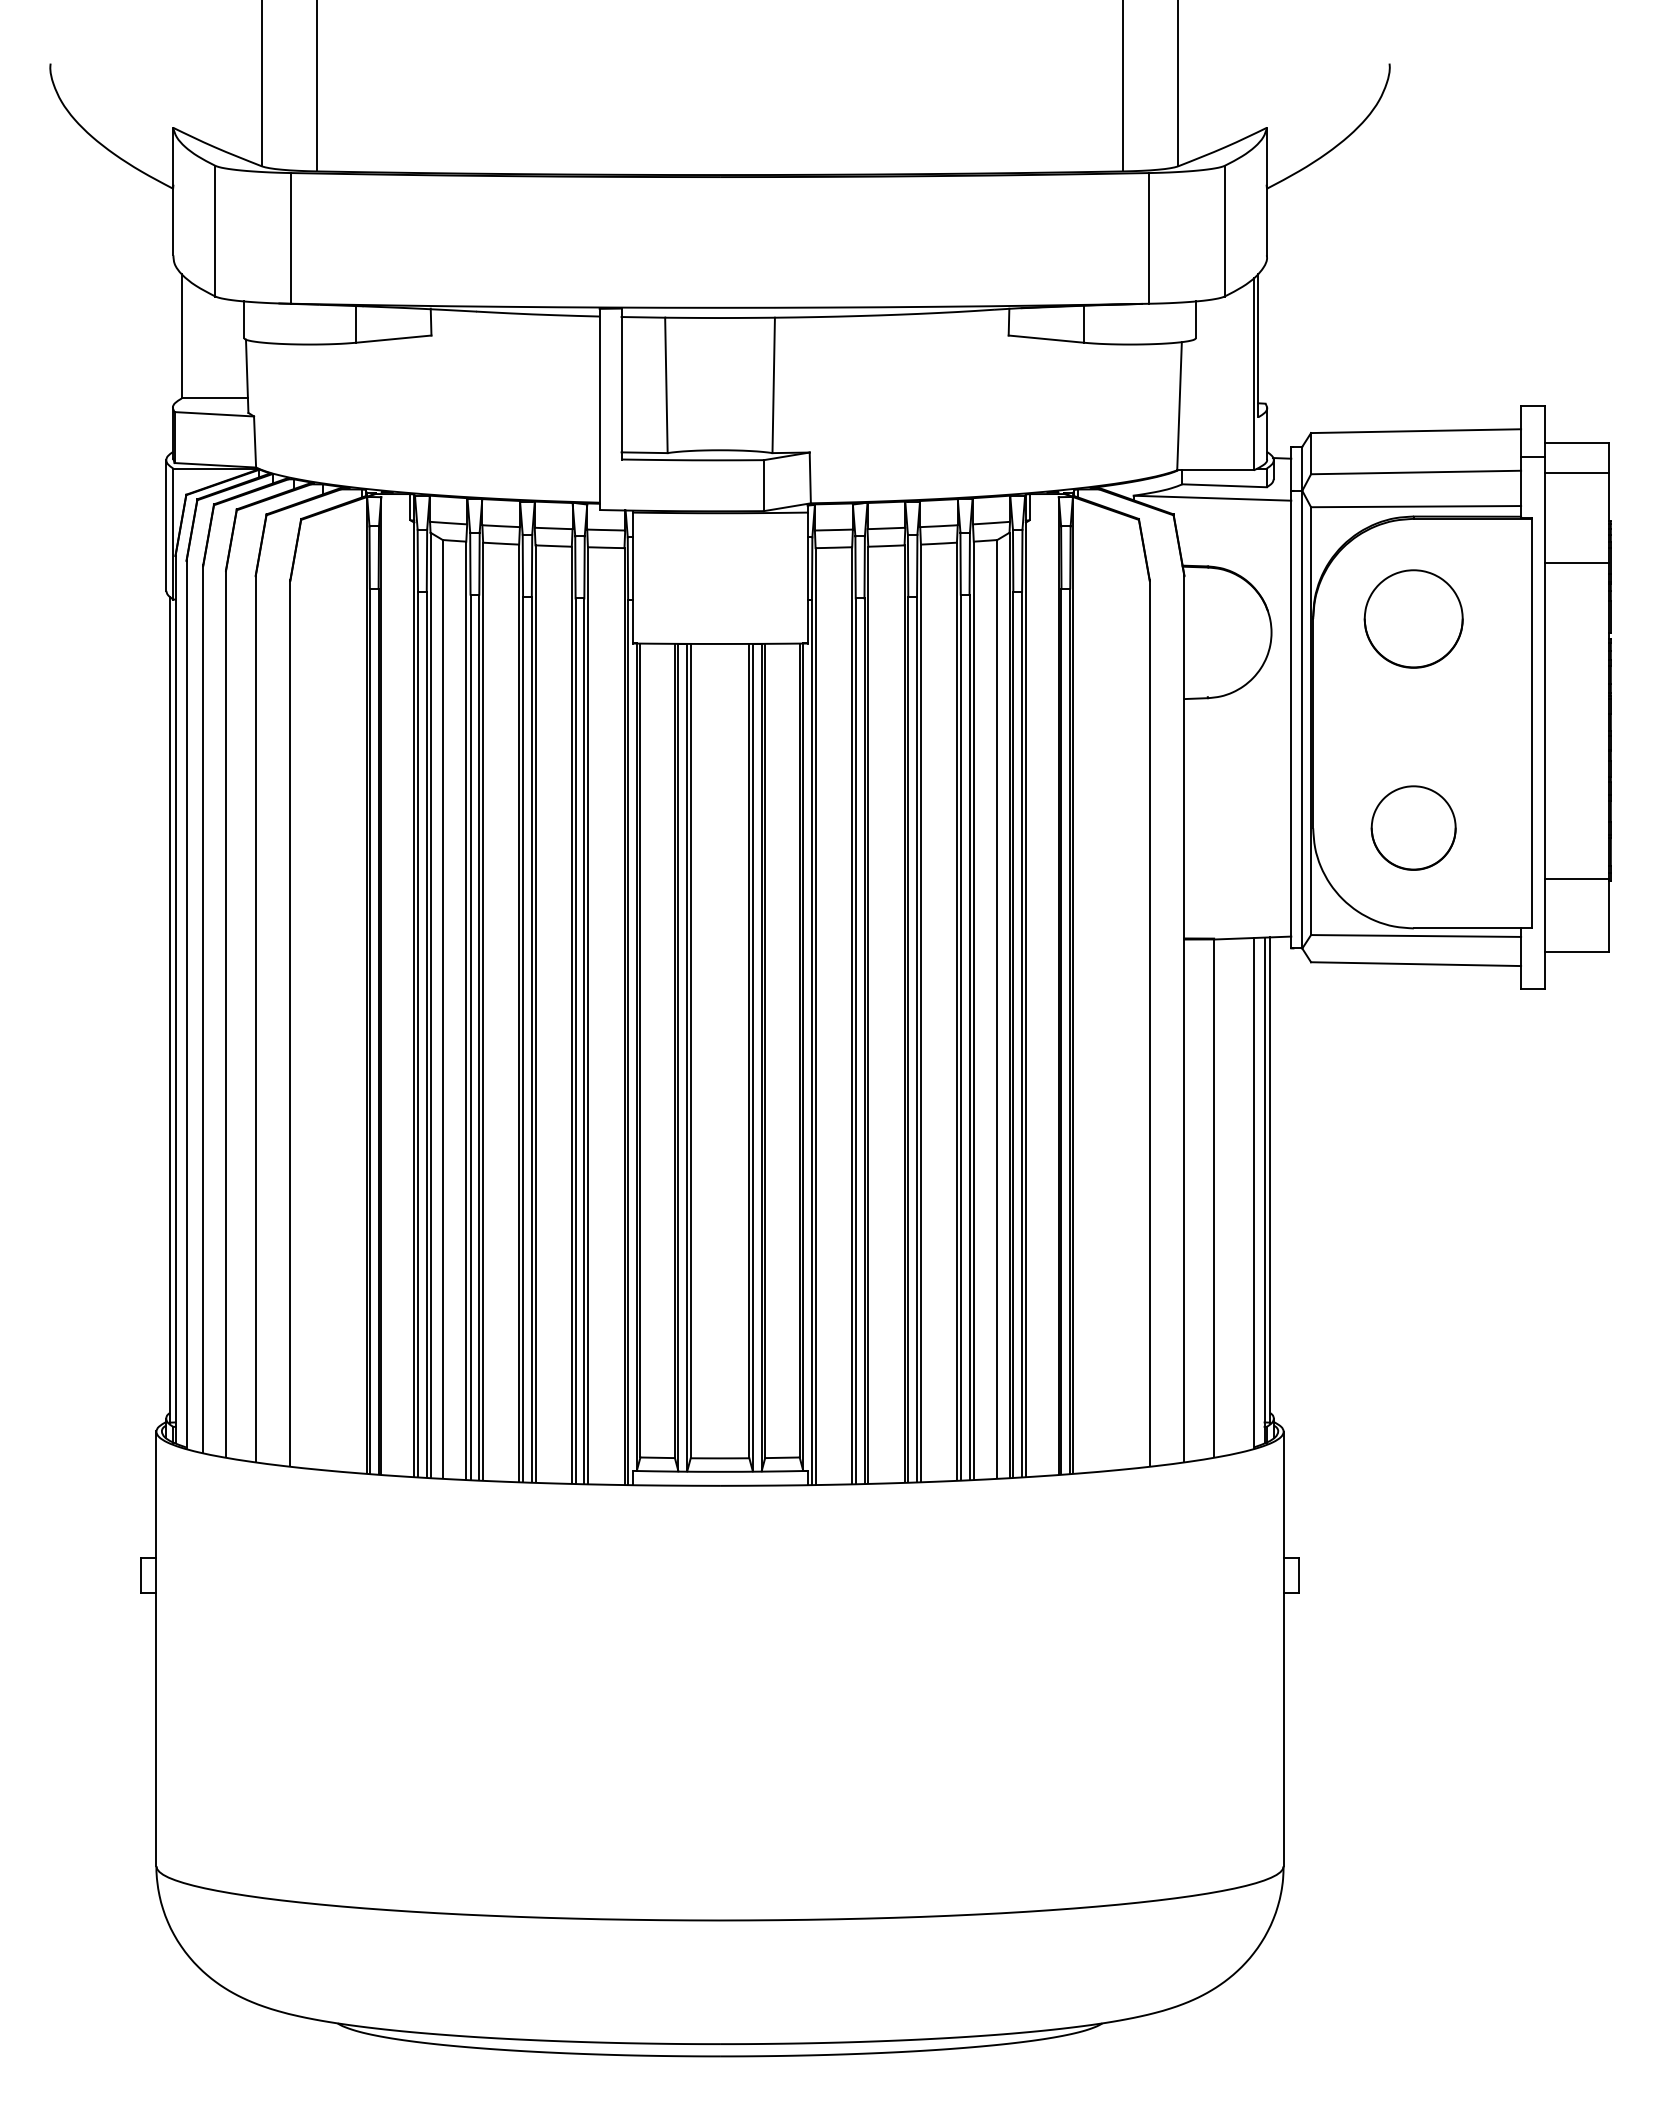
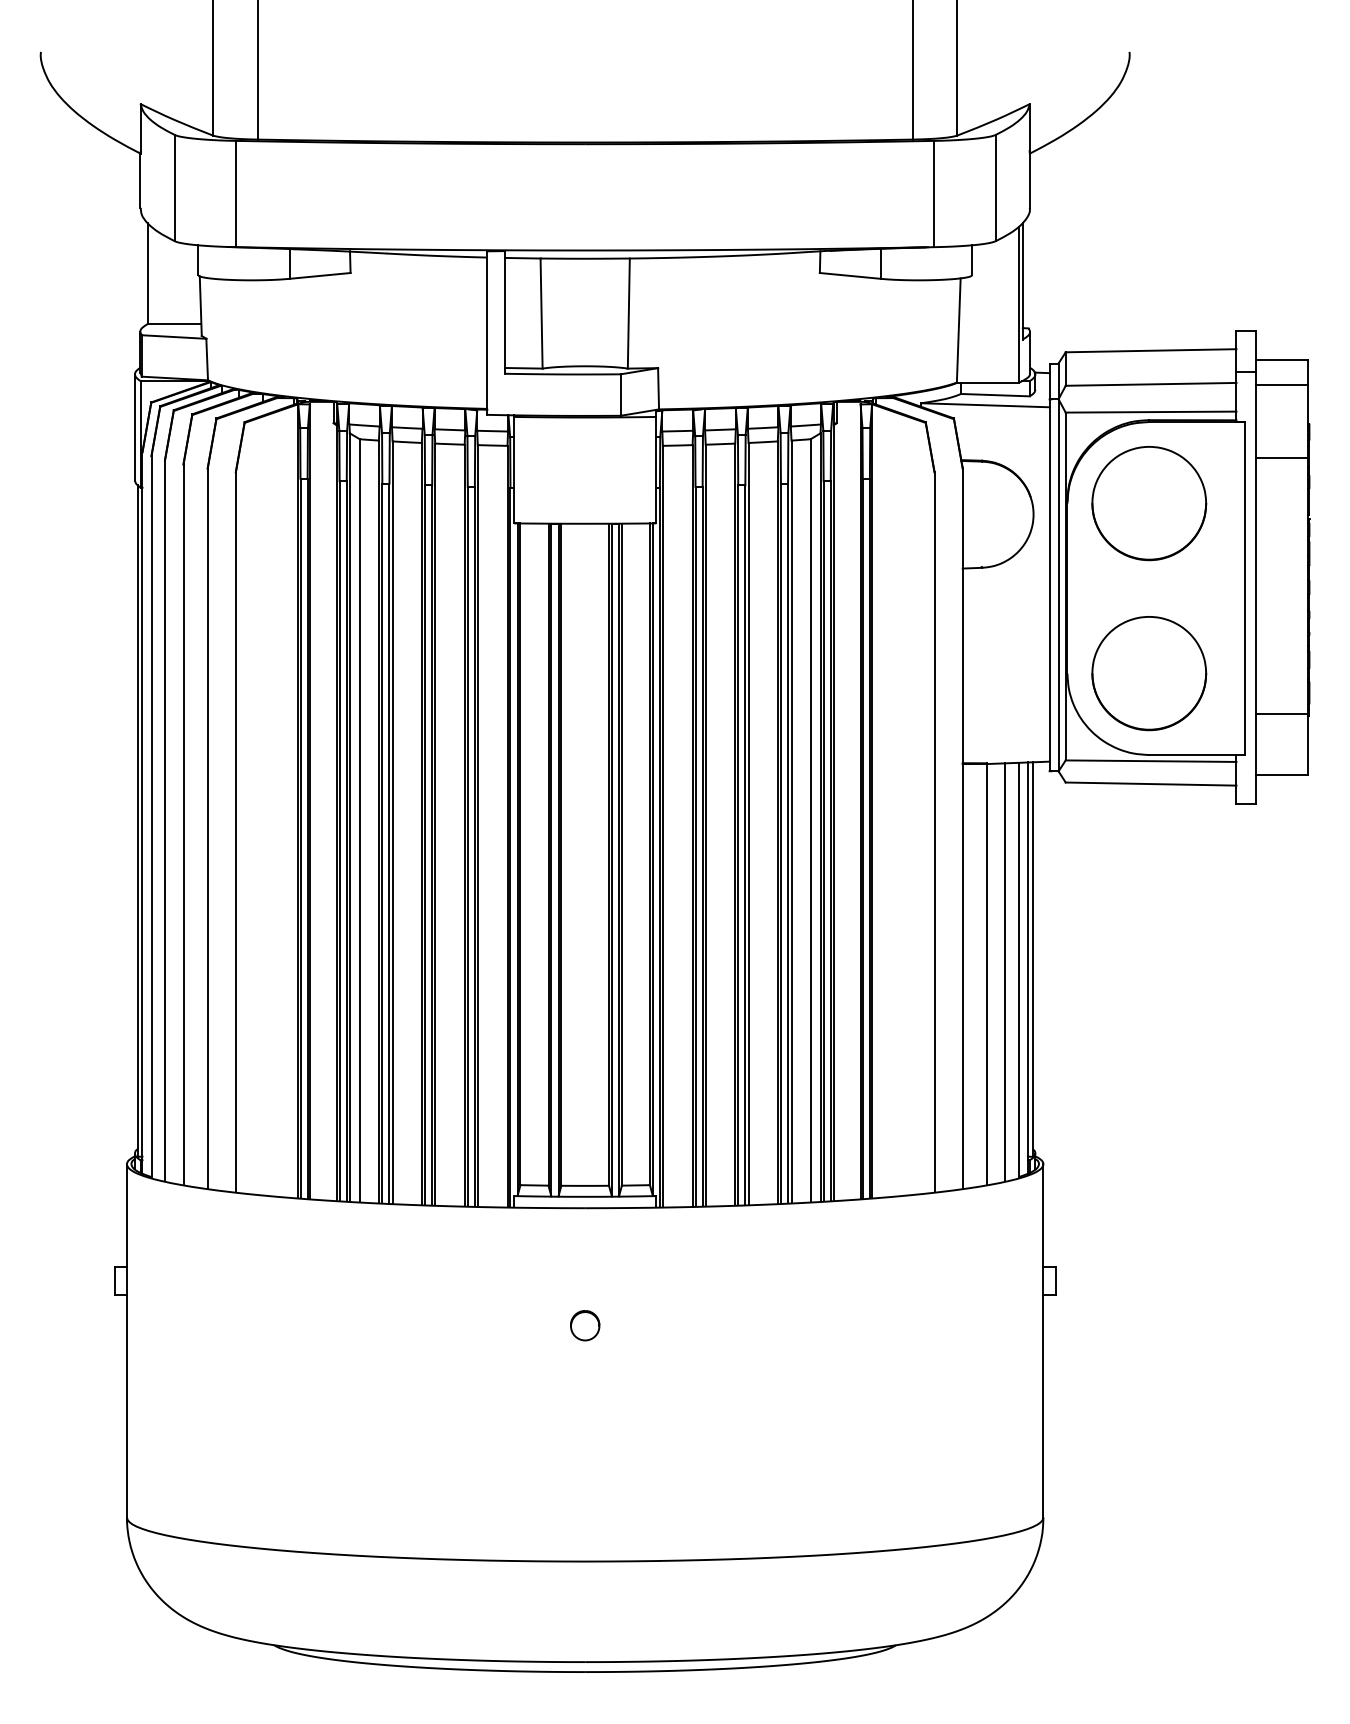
part: (1413, 618) -> (1148, 503), size x1.43
part: (1413, 827) -> (1148, 672), size x1.67
line: (1236, 1194) -> (1005, 971), added
part: (719, 1630) -> (584, 1325), added

